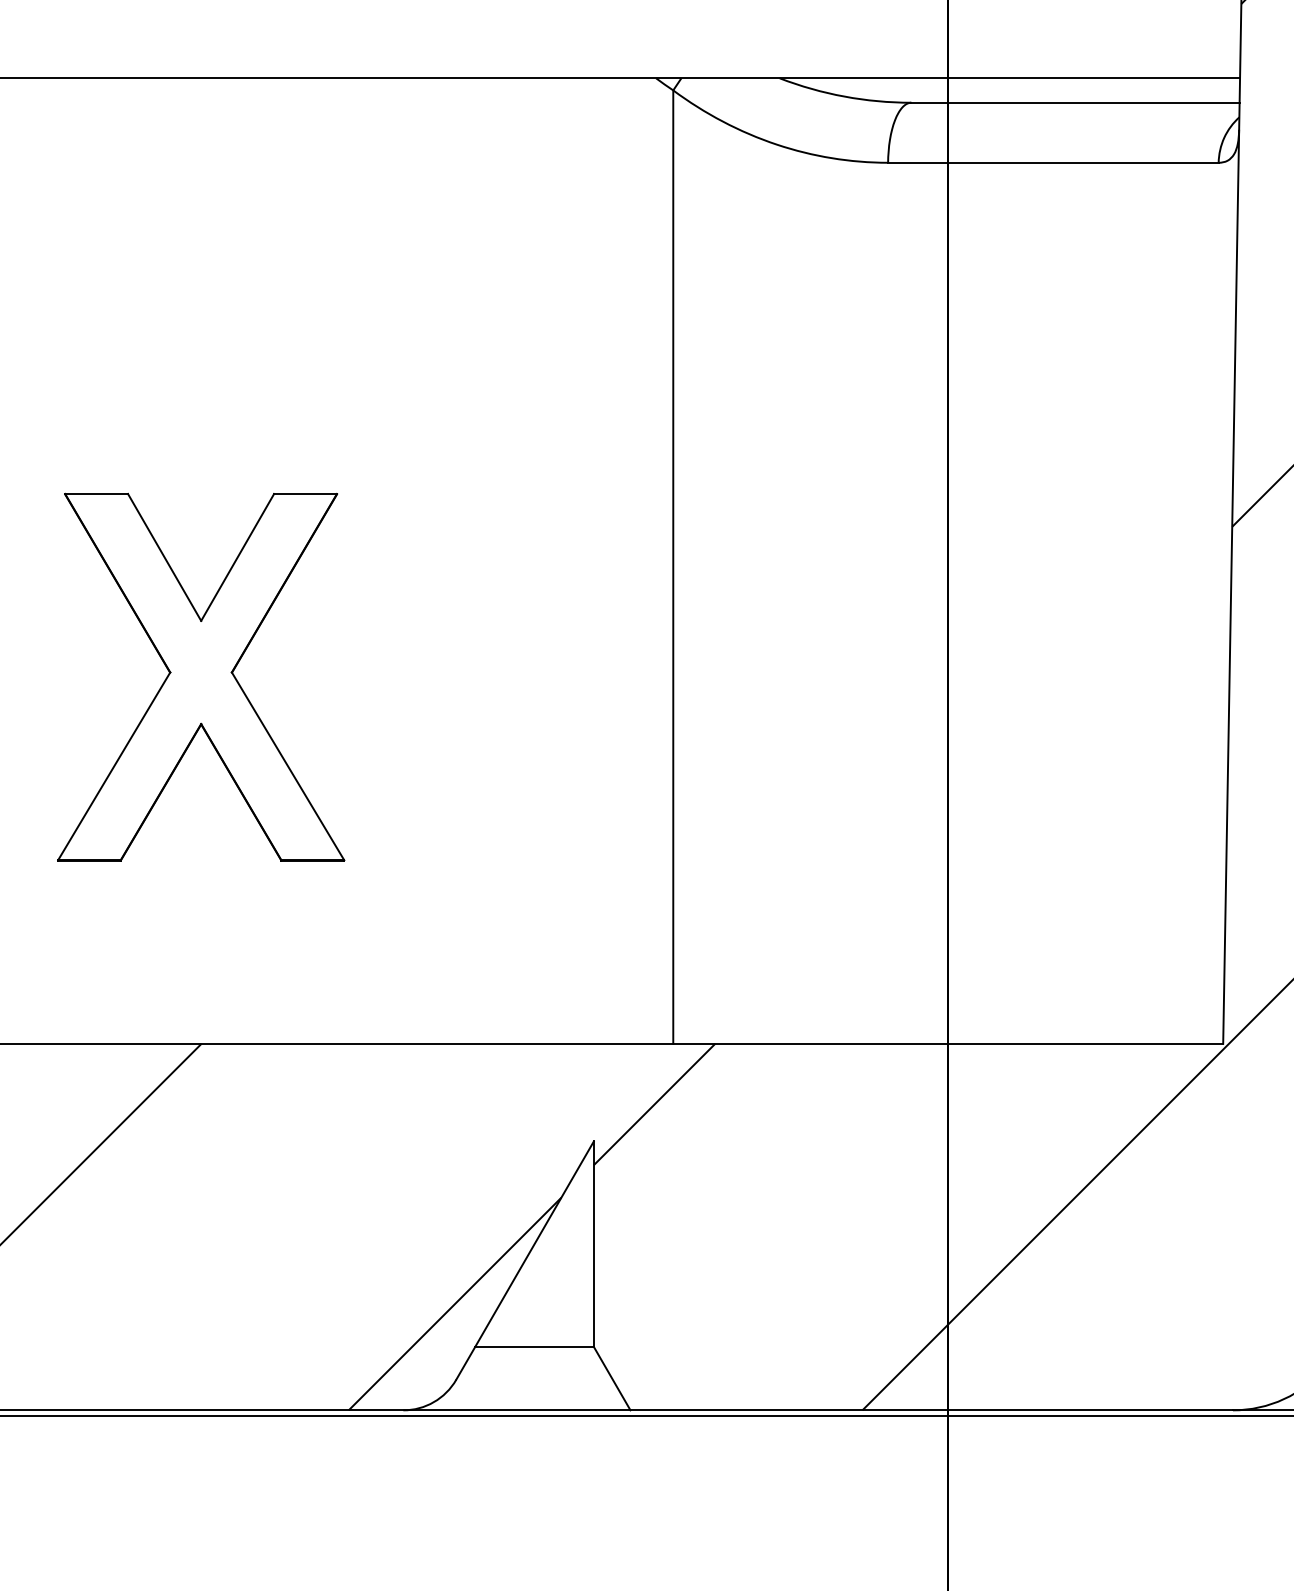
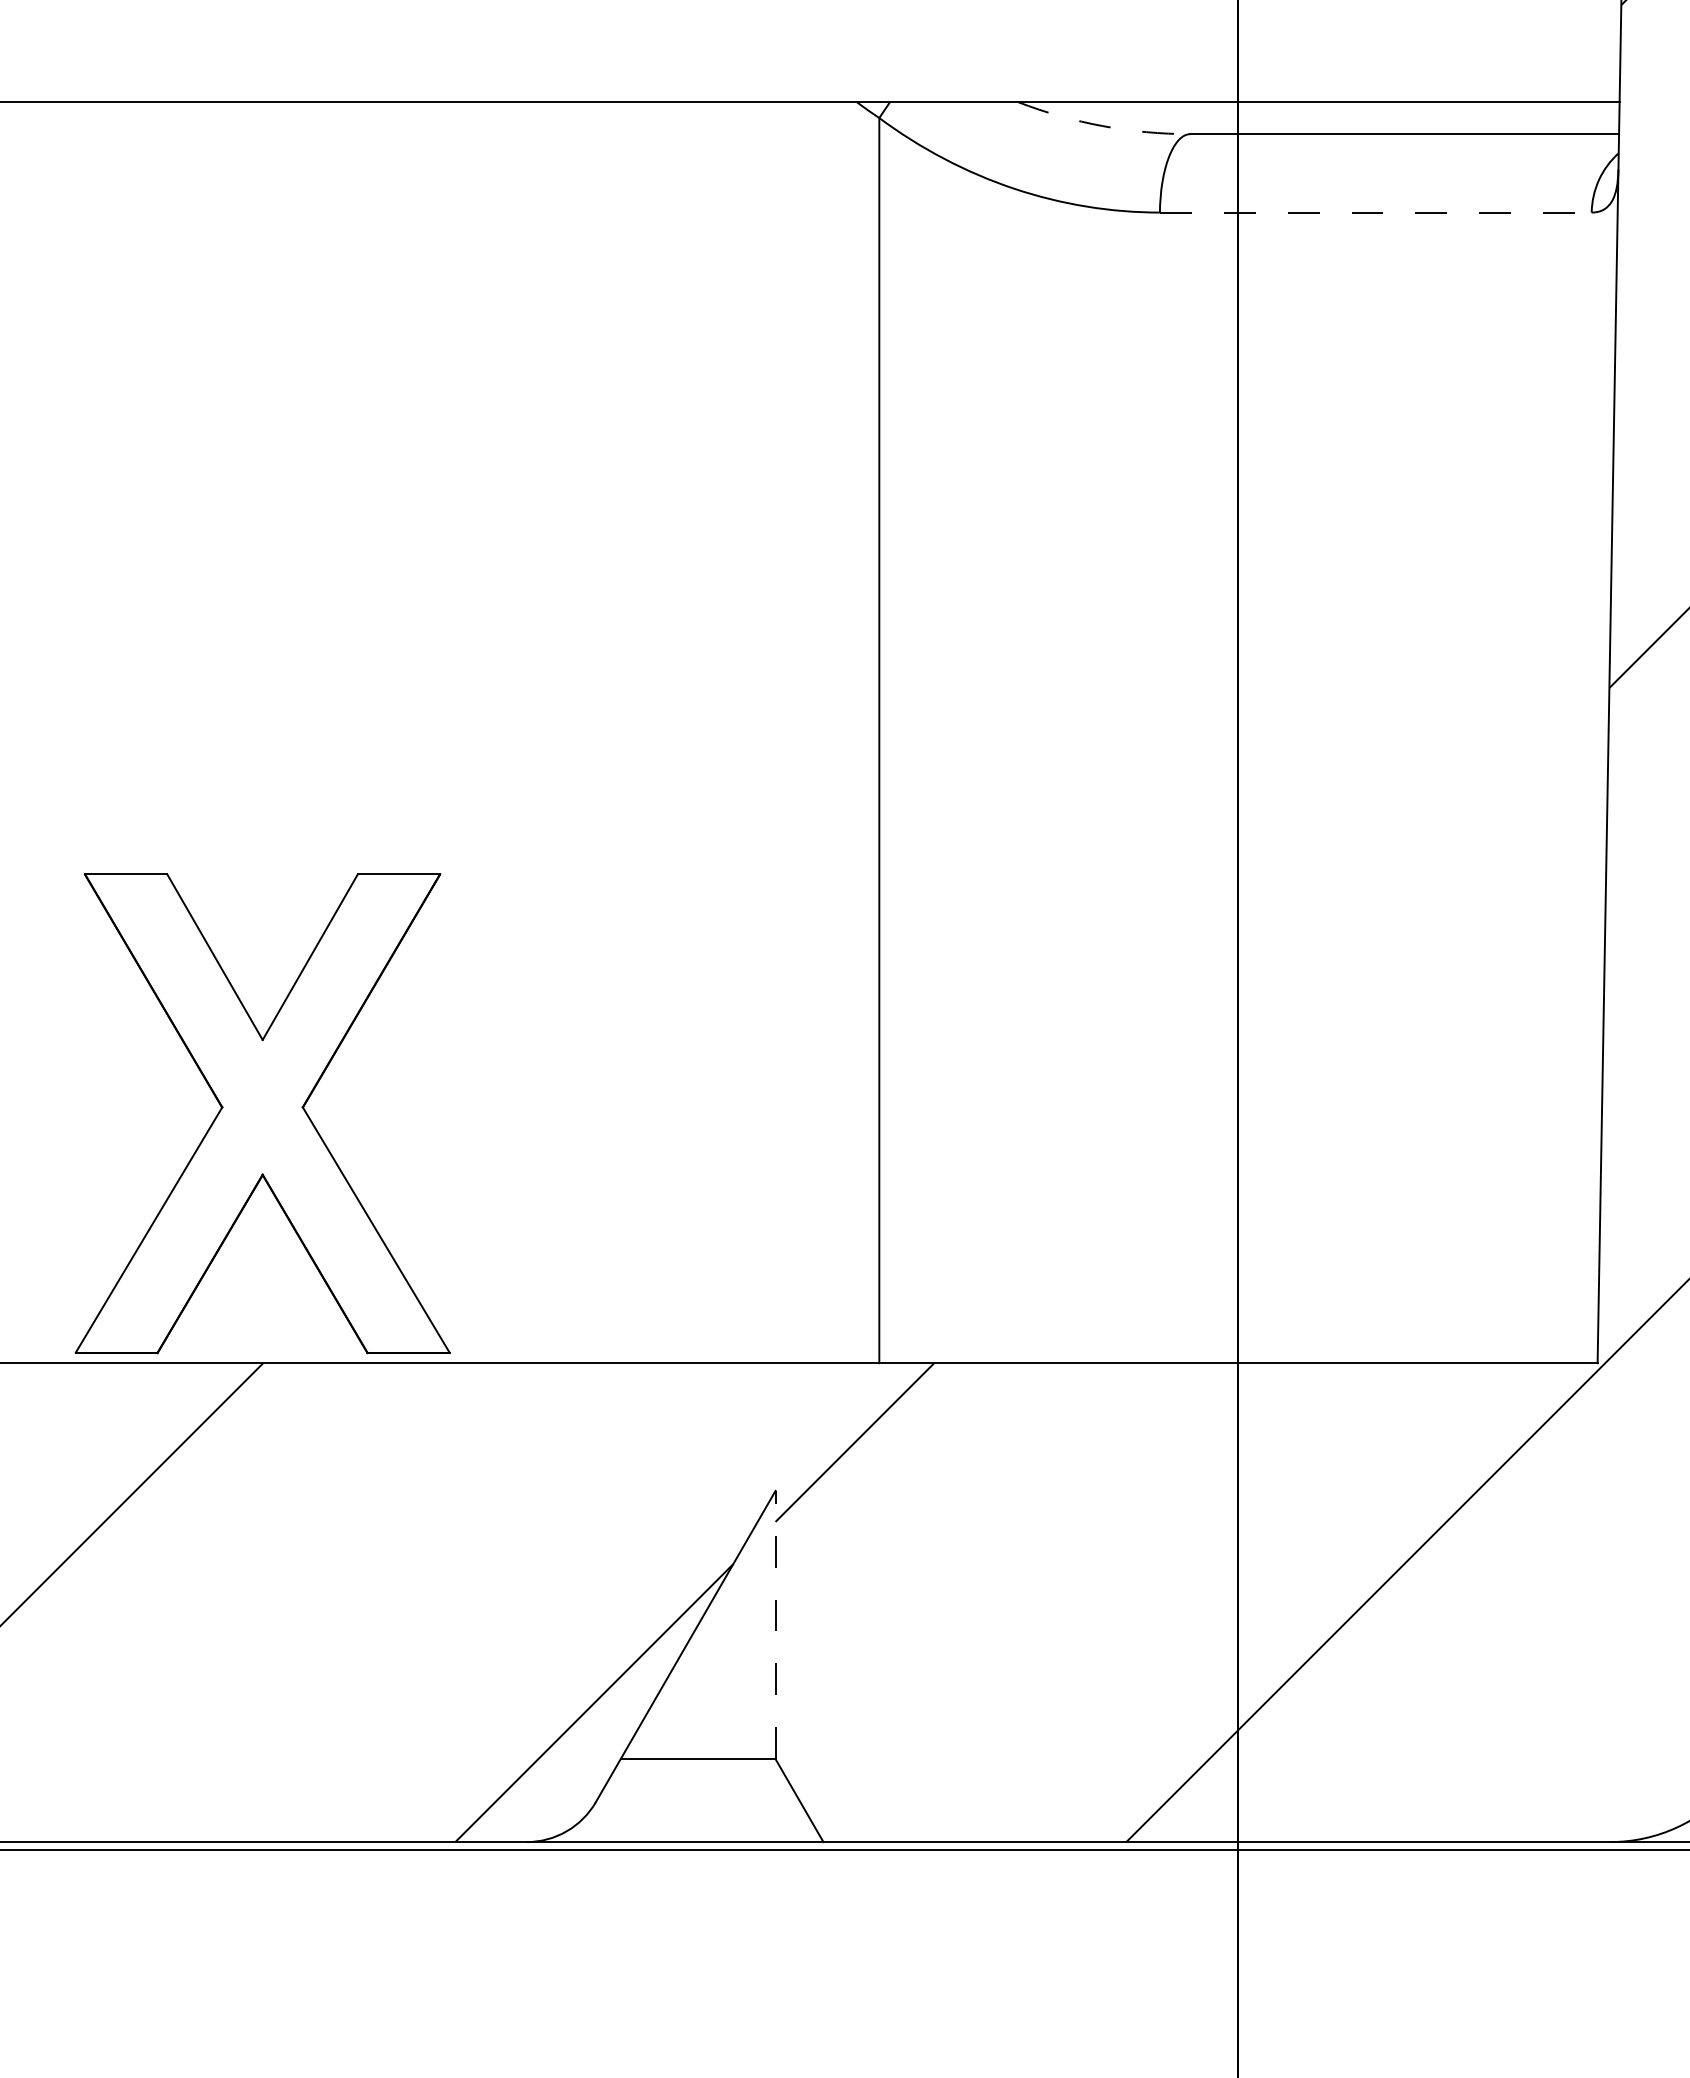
arc: (844, 96) -> (1102, 126), solid -> dashed
line: (1053, 162) -> (1375, 212), solid -> dashed
part: (201, 677) -> (262, 1113), moved
line: (593, 1243) -> (775, 1624), solid -> dashed

